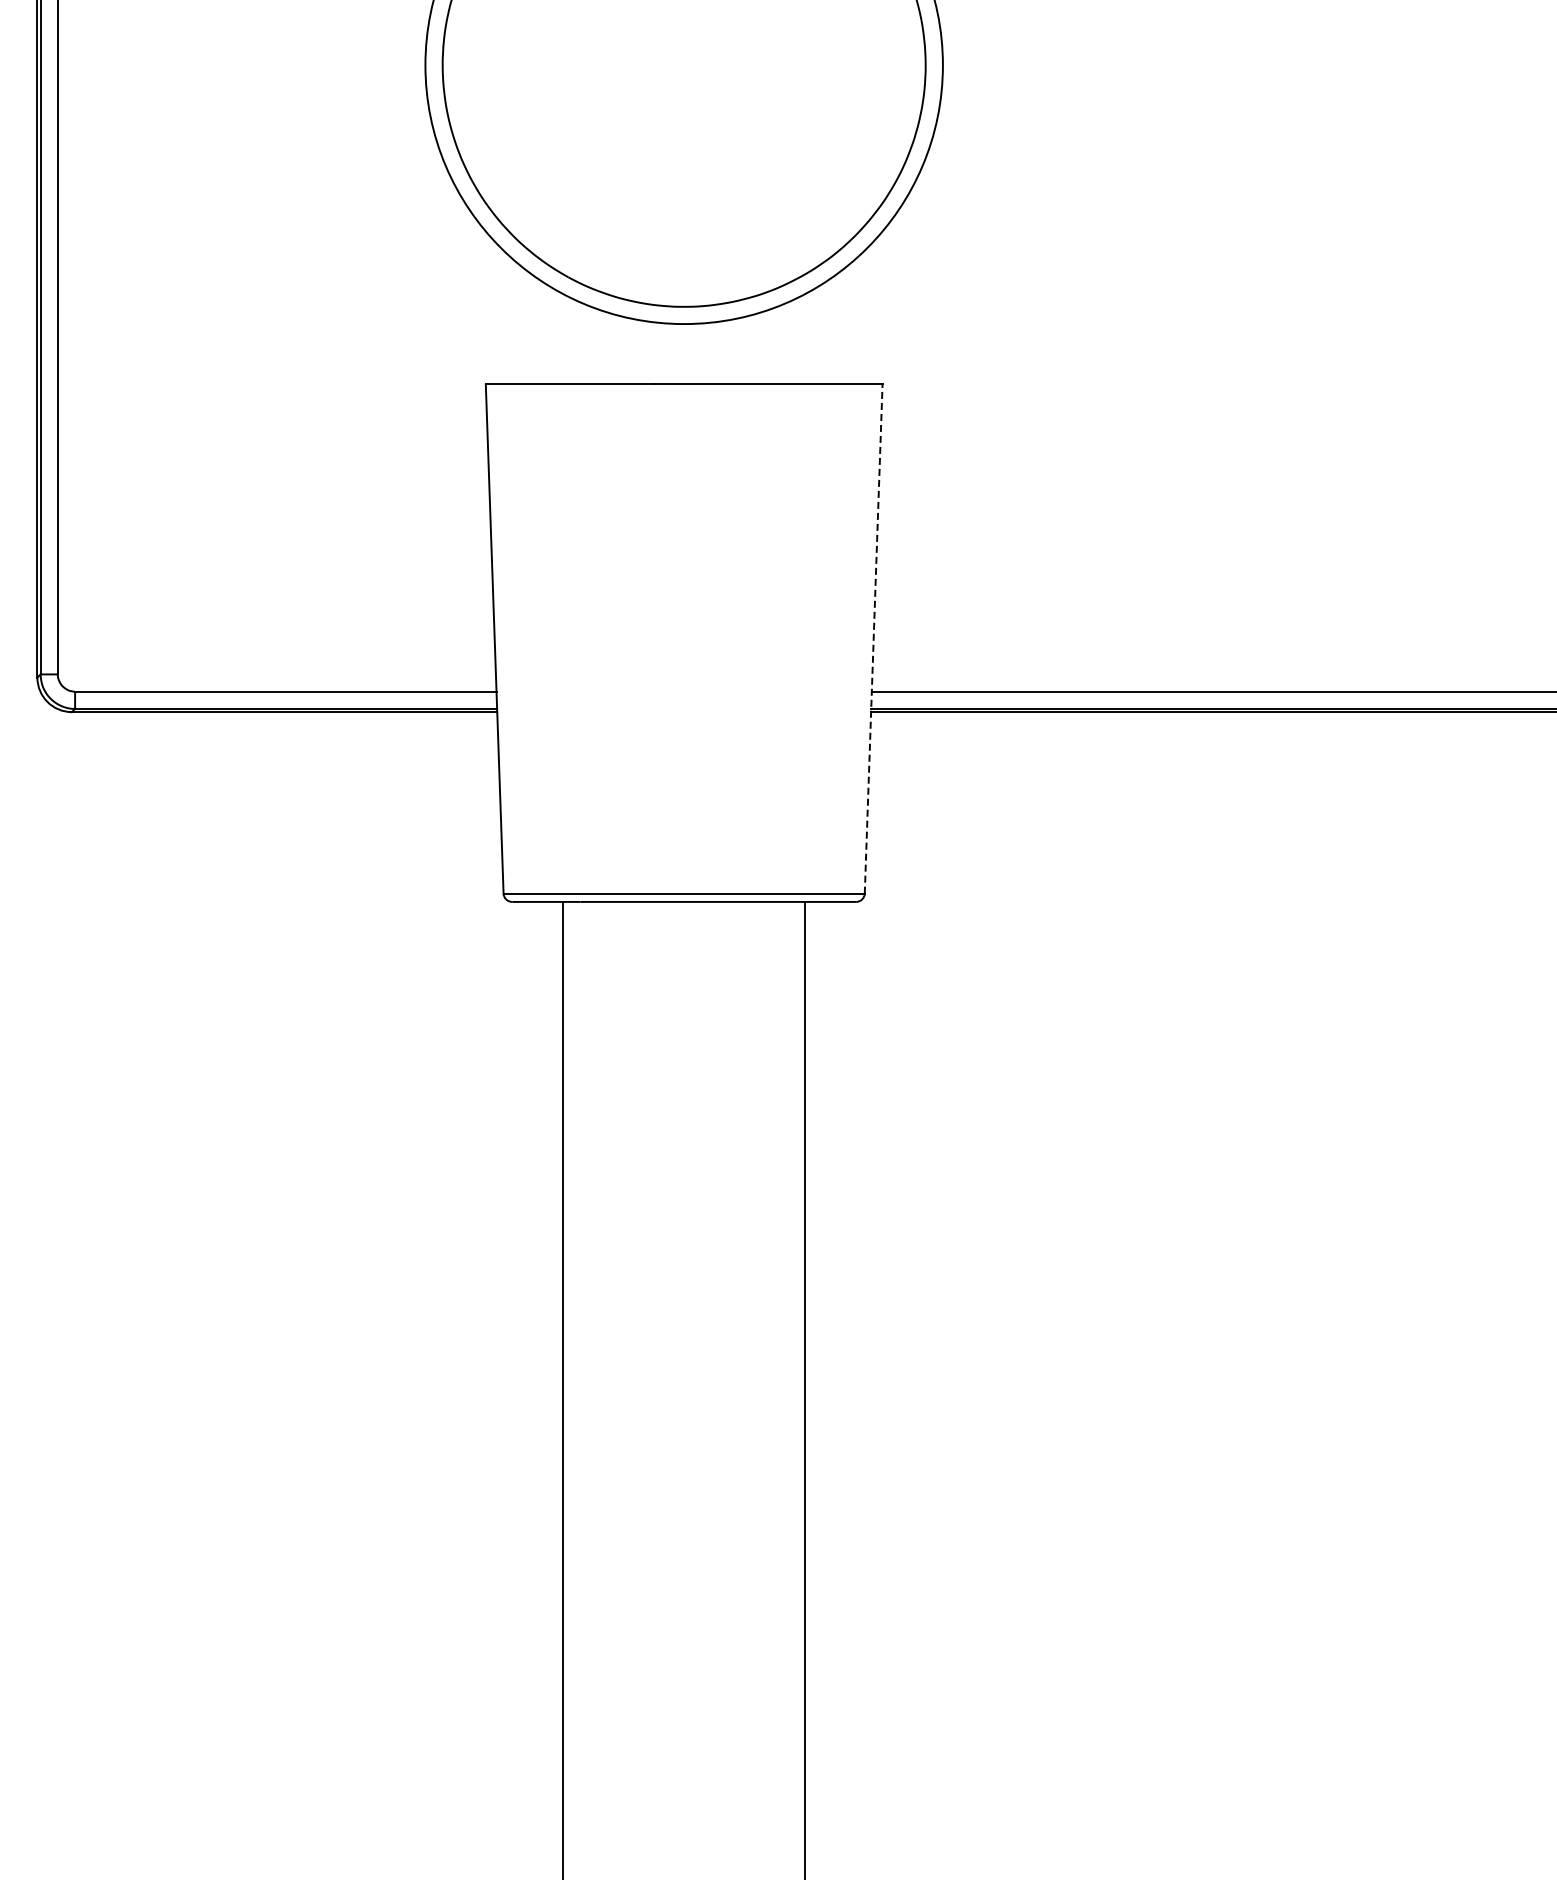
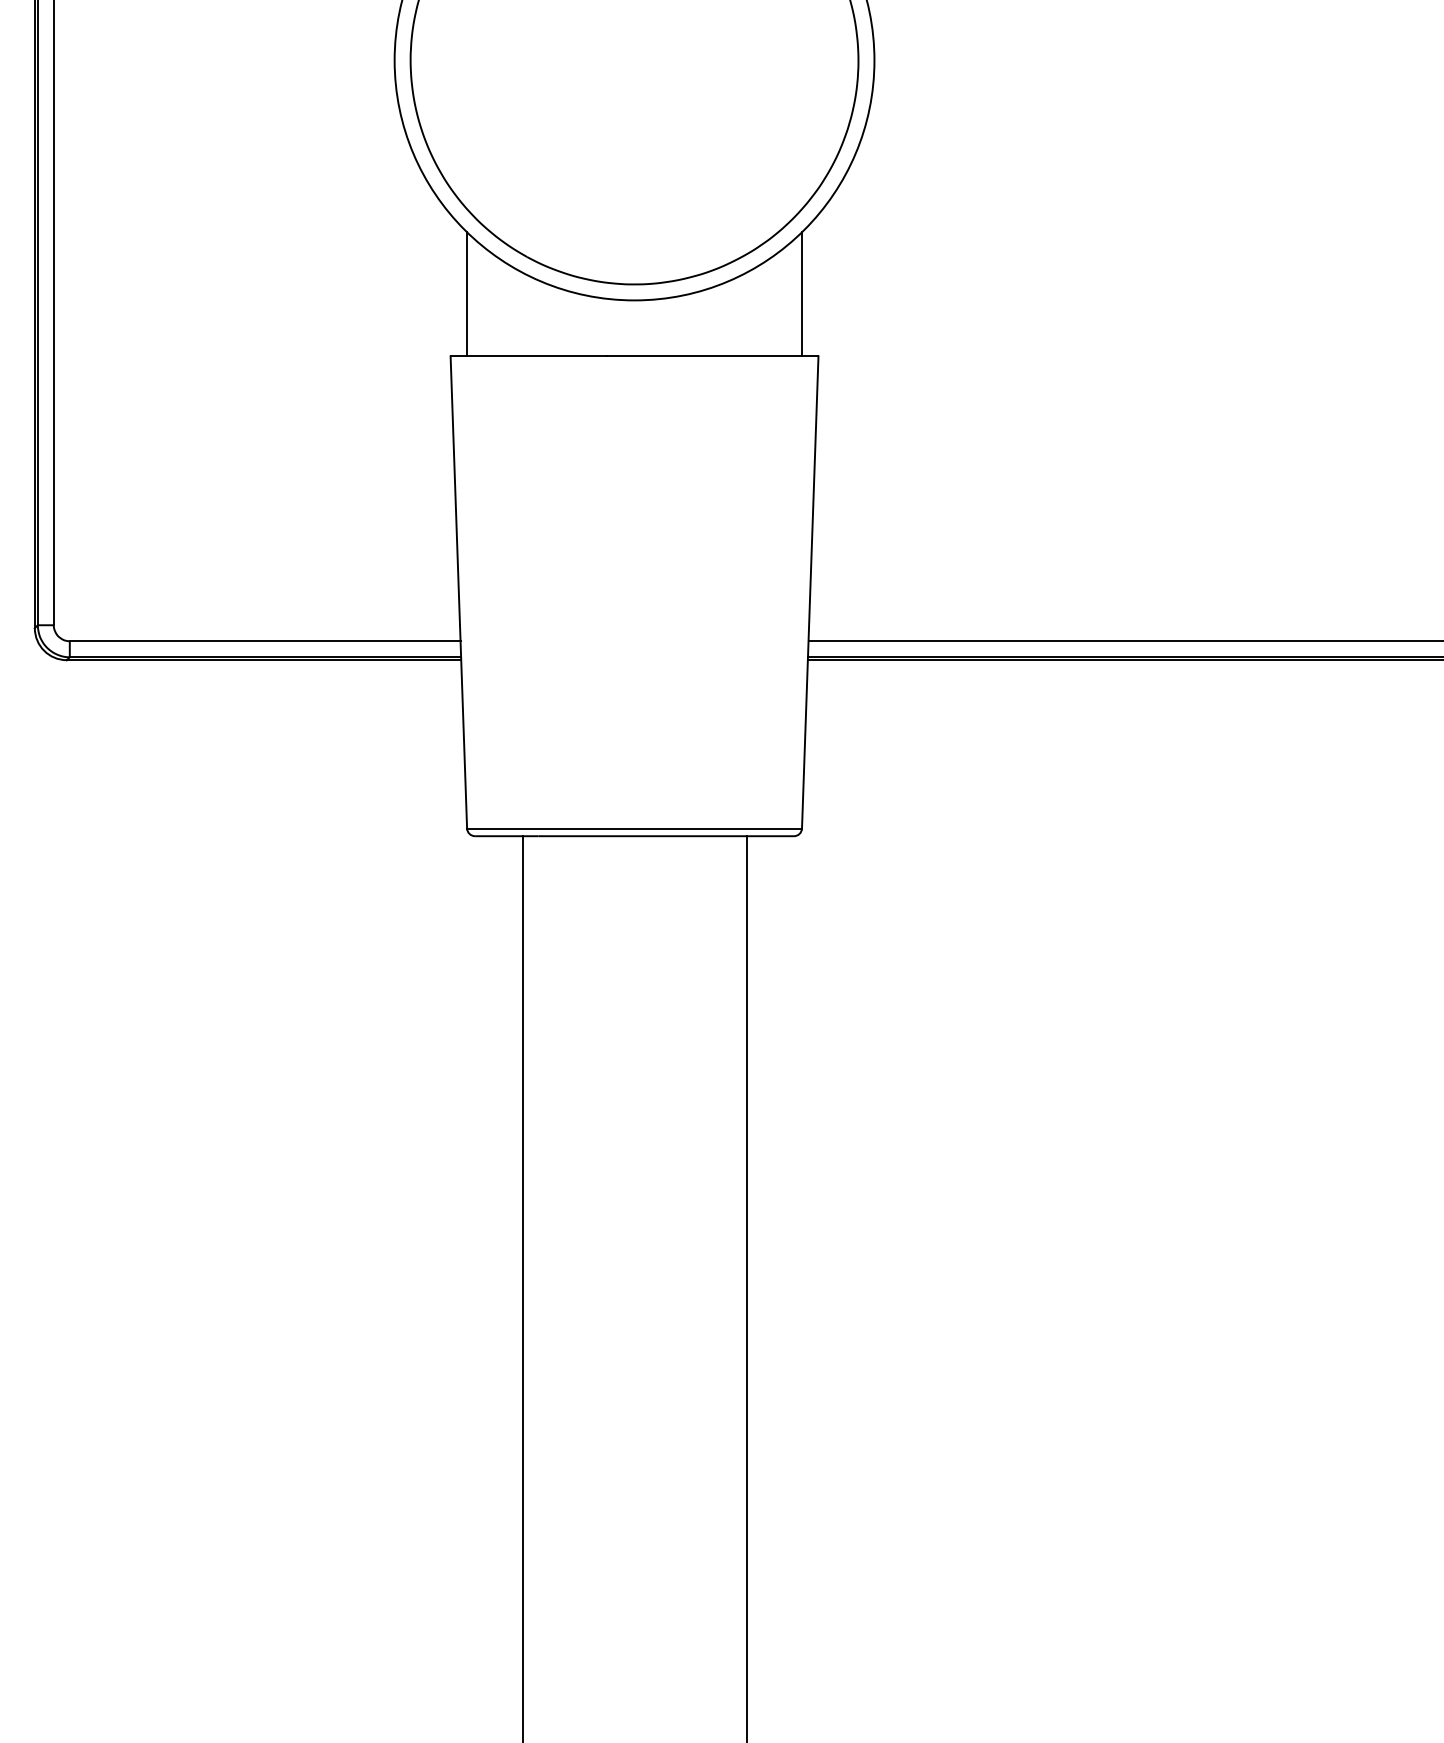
line: (503, 317) -> (467, 294), added
line: (865, 317) -> (802, 294), added
line: (873, 639) -> (810, 592), dashed -> solid

